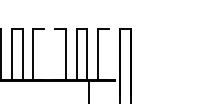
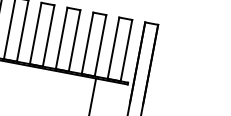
line: (44, 53) -> (49, 35), added
line: (55, 53) -> (62, 37), added
line: (108, 53) -> (126, 49), added

